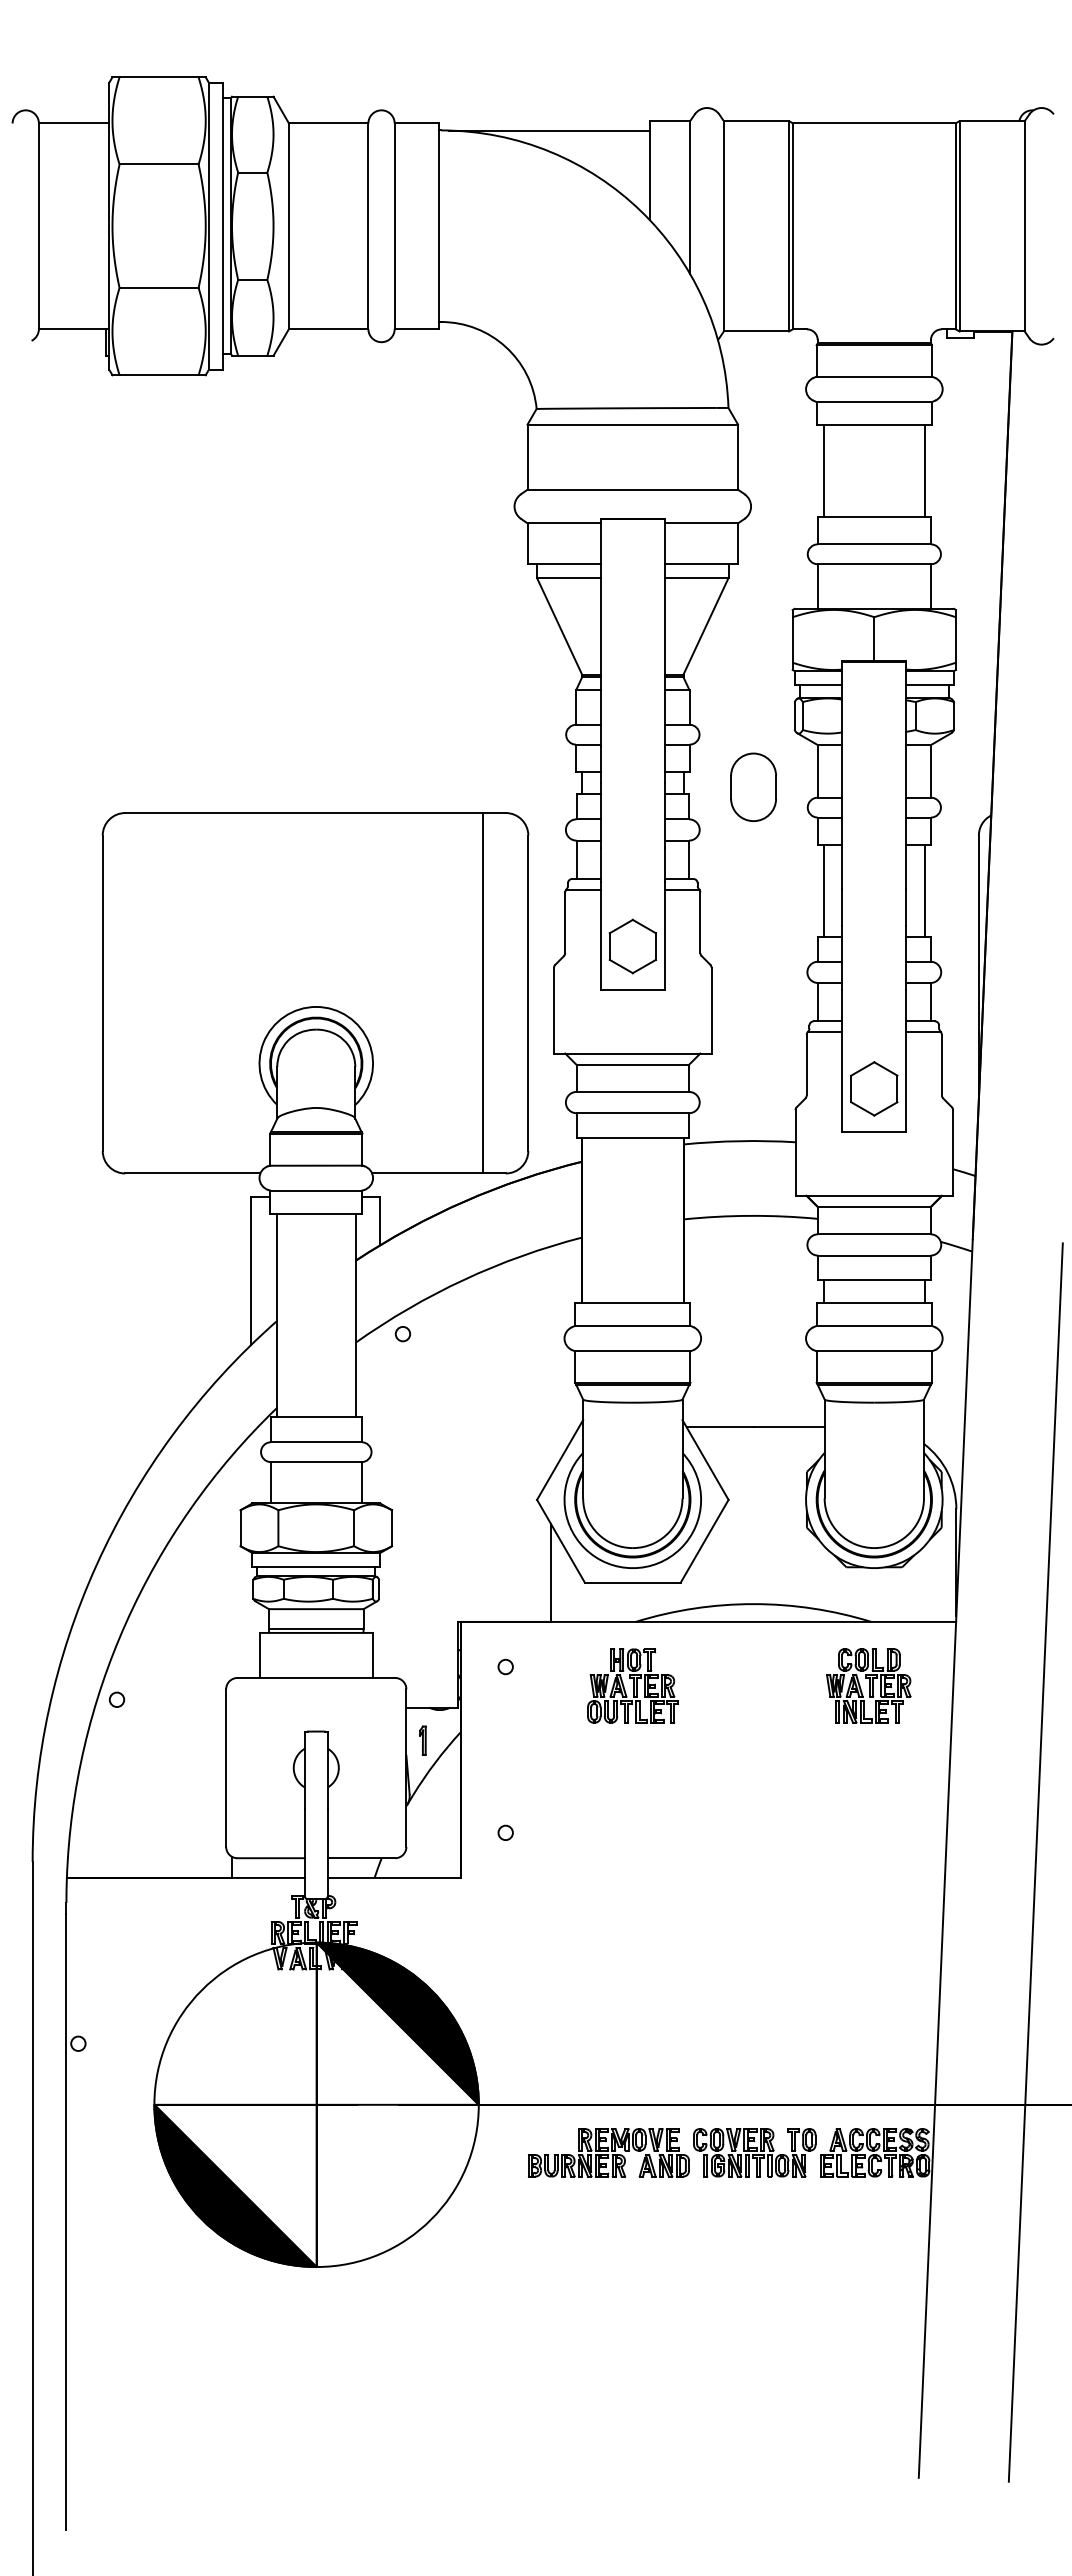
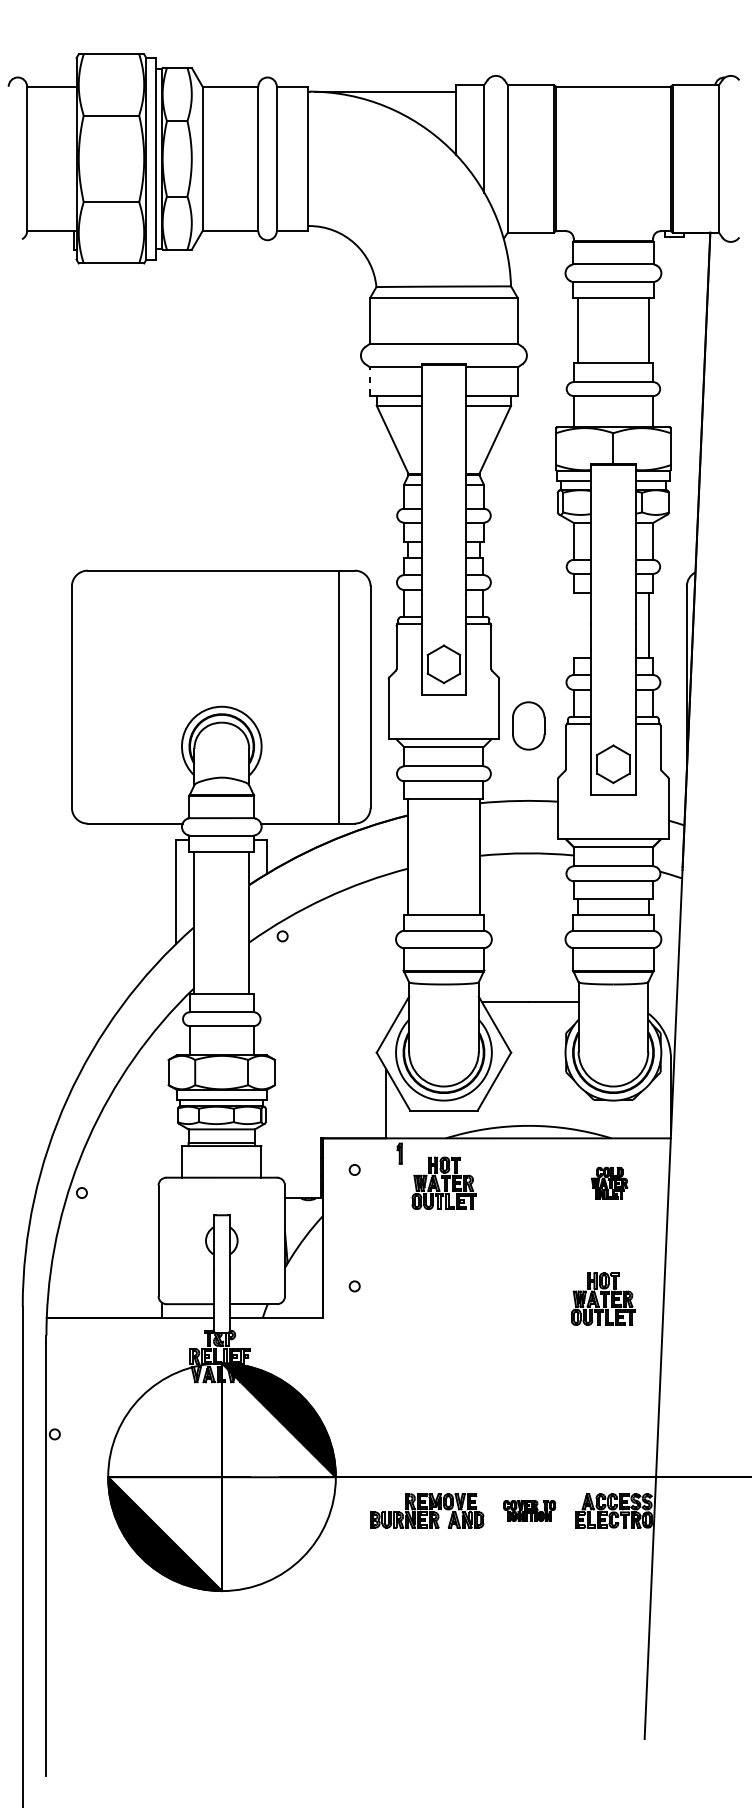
line: (527, 543) -> (370, 381), solid -> dashed
part: (753, 786) -> (528, 725), moved
line: (823, 890) -> (577, 625), removed
part: (868, 1685) -> (609, 1182), size x0.6
part: (422, 1740) -> (399, 1153), moved
part: (859, 1850) -> (603, 1298), added
line: (1035, 1862) -> (726, 1307), removed
part: (754, 2152) -> (529, 1510), size x0.6

